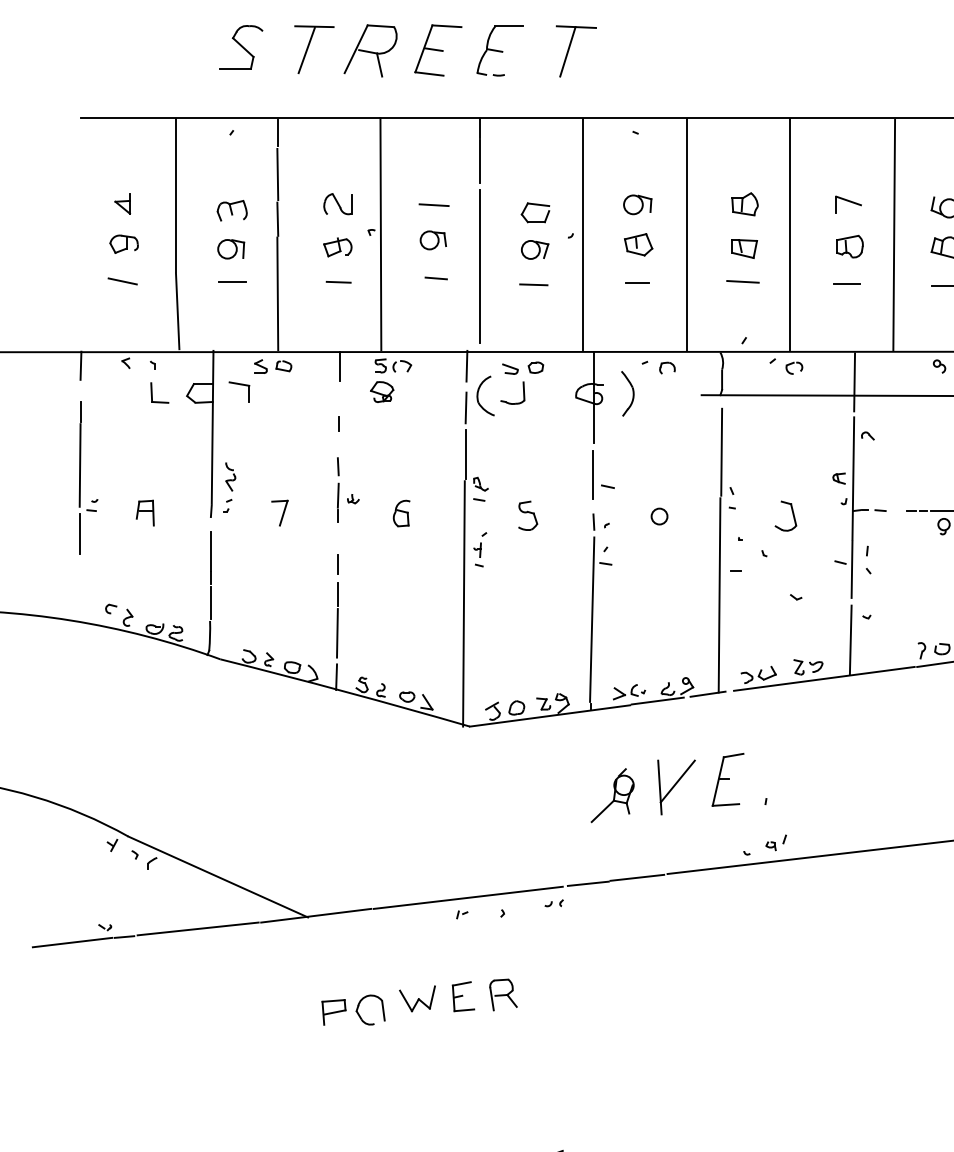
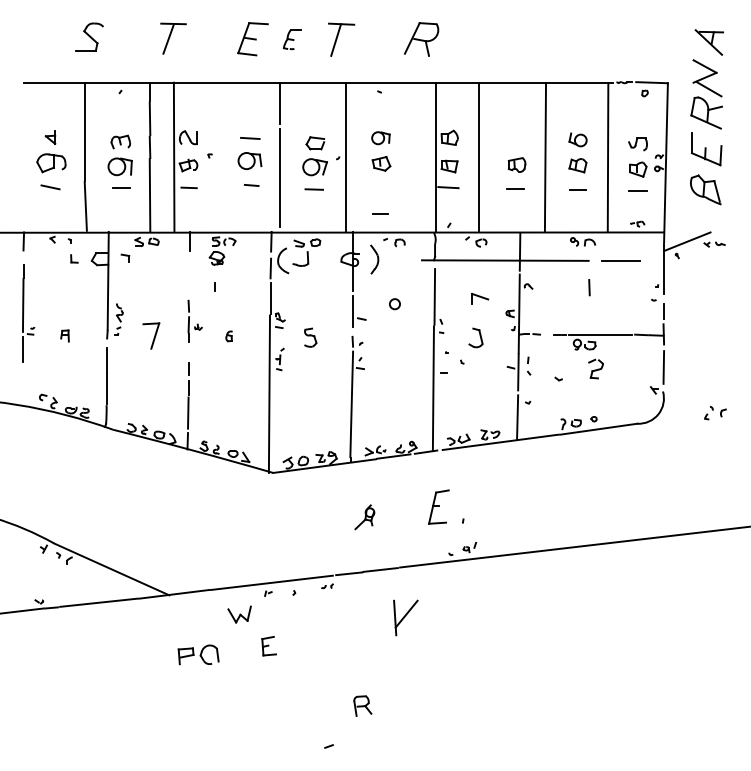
part: (241, 46) -> (89, 36), moved
part: (370, 50) -> (421, 39), moved
part: (499, 50) -> (292, 39), size x0.6
part: (849, 203) -> (480, 298), moved
line: (379, 233) -> (173, 156), moved
line: (686, 234) -> (435, 157), moved
part: (432, 239) -> (249, 160), size x1.4
part: (124, 244) -> (51, 163), size x1.6
part: (230, 248) -> (119, 166), size x1.4
part: (534, 248) -> (314, 166), size x1.4
line: (637, 281) -> (380, 213), moved
part: (160, 392) -> (74, 258), size x0.6
part: (239, 392) -> (125, 258), size x0.6
line: (337, 423) -> (214, 286), moved
part: (144, 512) -> (64, 335), size x0.7
part: (280, 512) -> (151, 335), size x1.6
part: (400, 513) -> (228, 336), size x0.6
circle: (658, 517) -> (394, 304), moved
part: (796, 596) -> (558, 378), moved
part: (676, 786) -> (405, 617), moved
part: (612, 796) -> (364, 517), size x0.7
part: (502, 994) -> (362, 705), moved
part: (417, 998) -> (239, 614), moved

